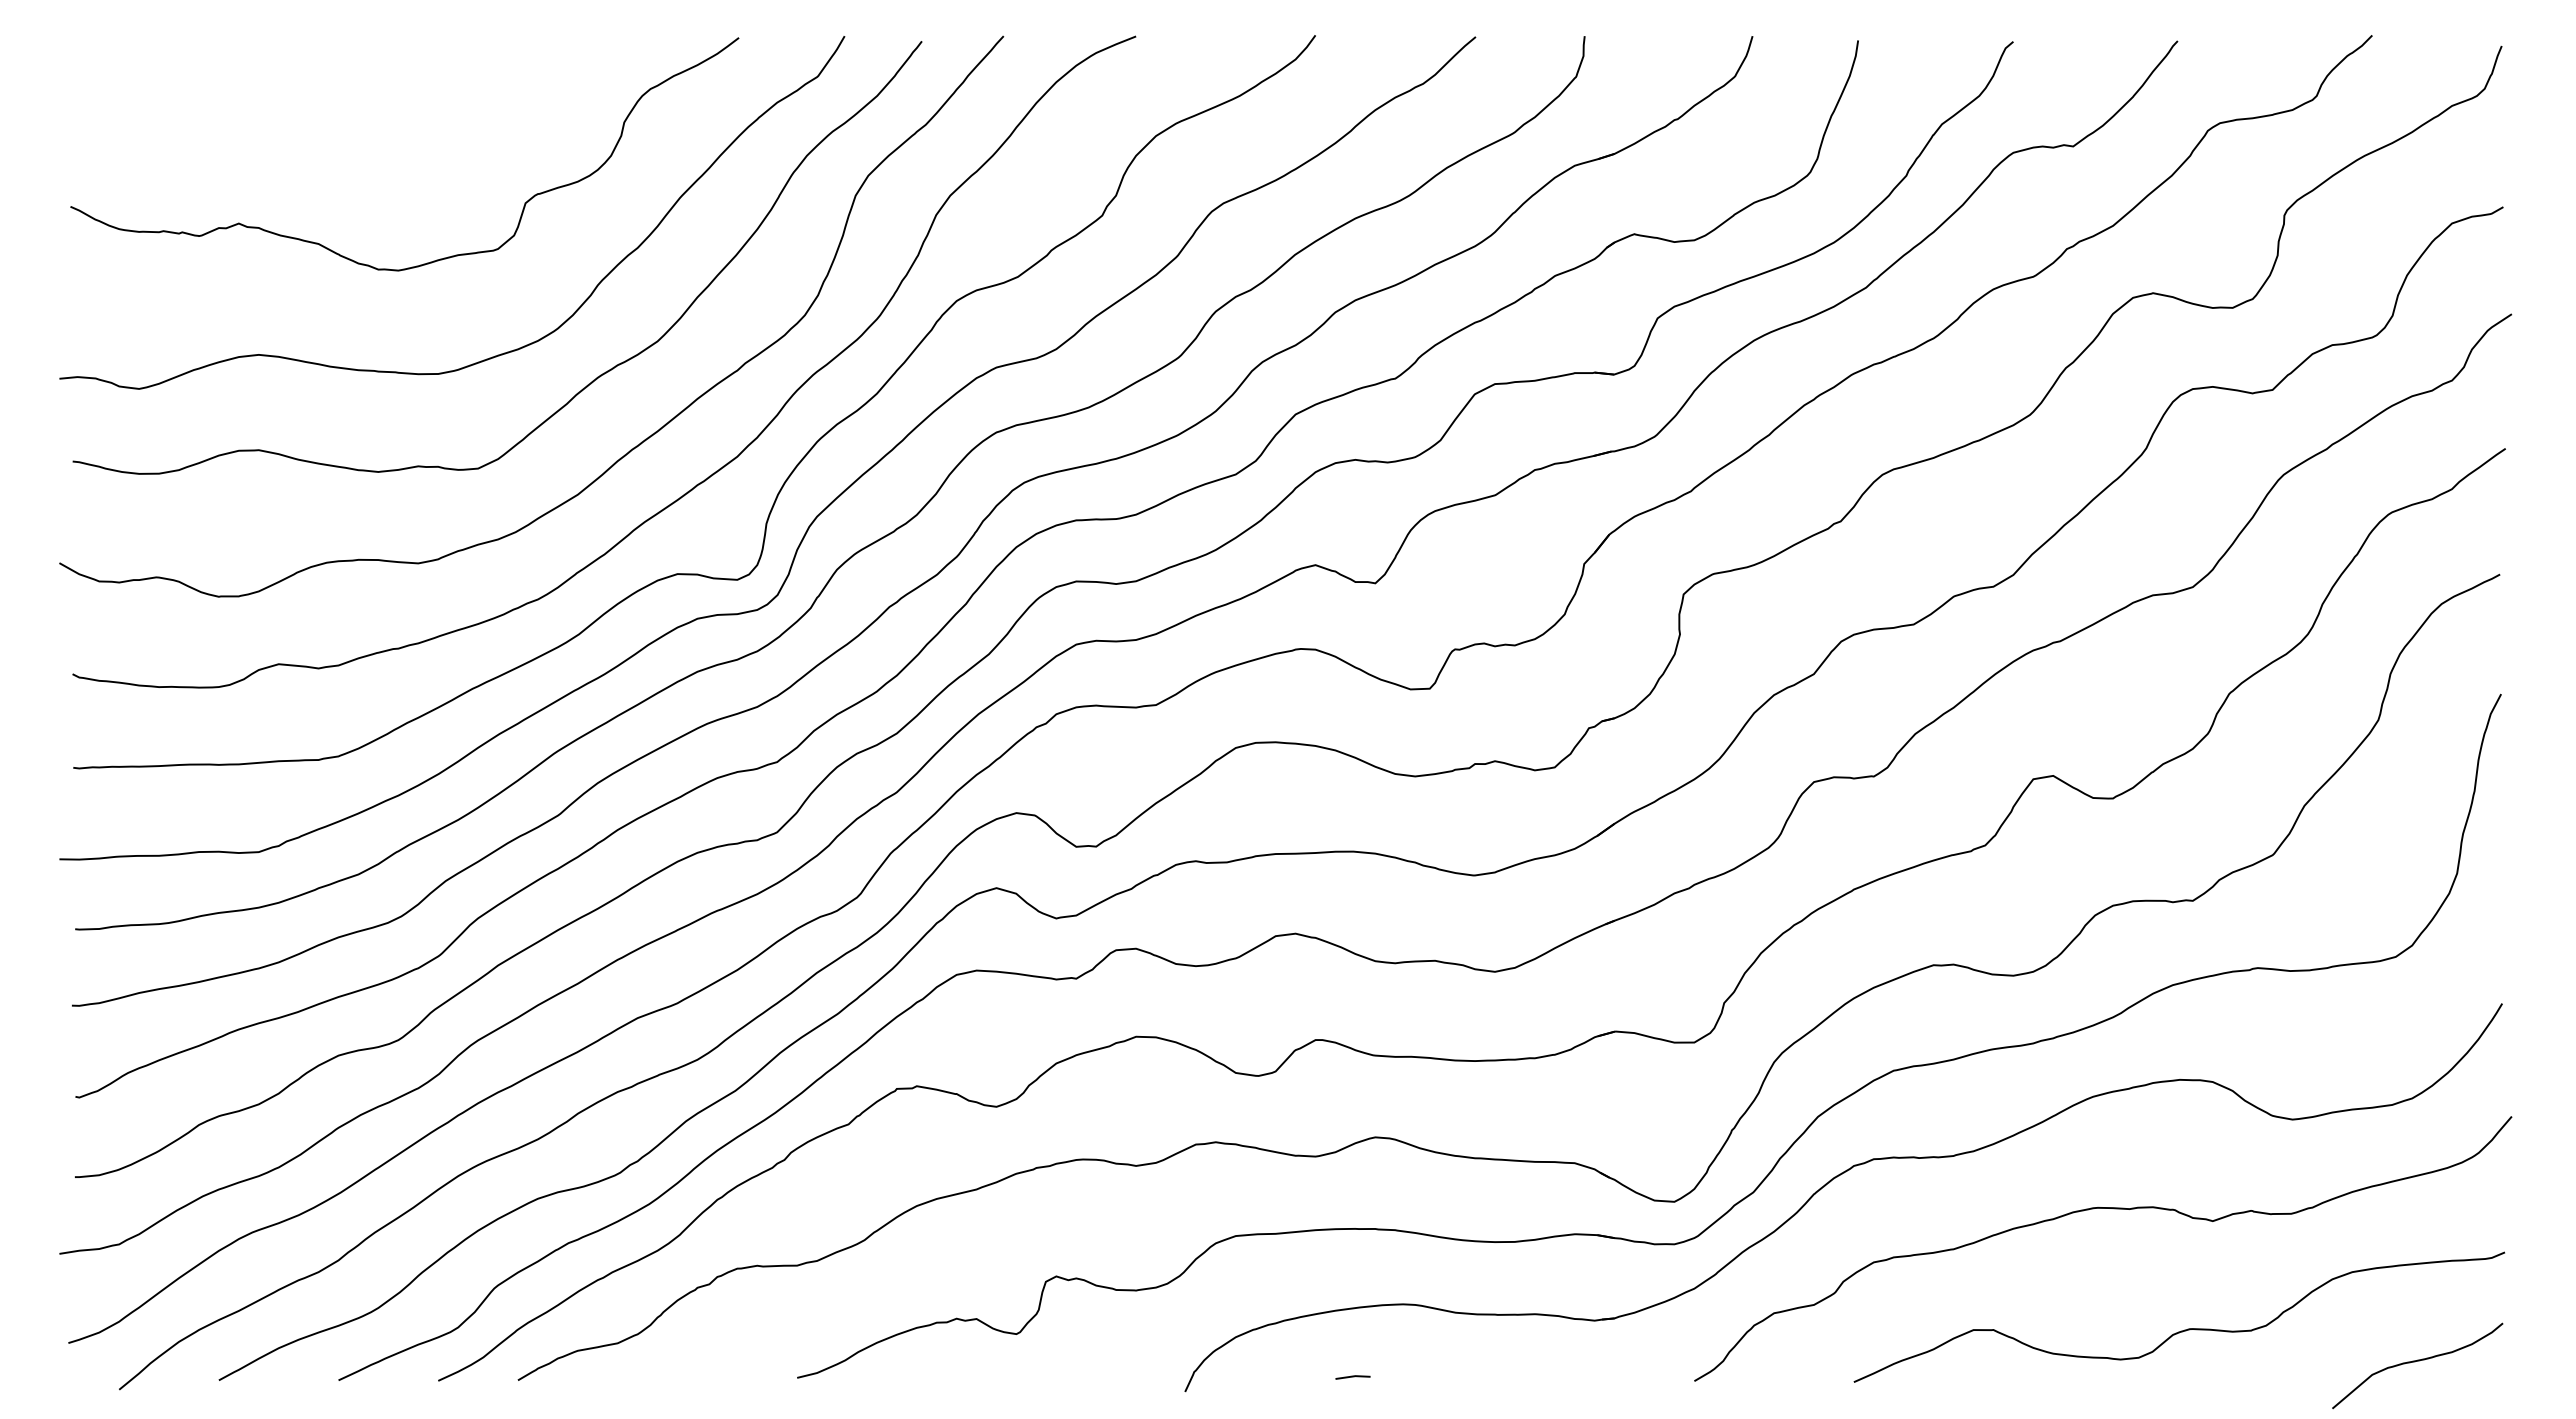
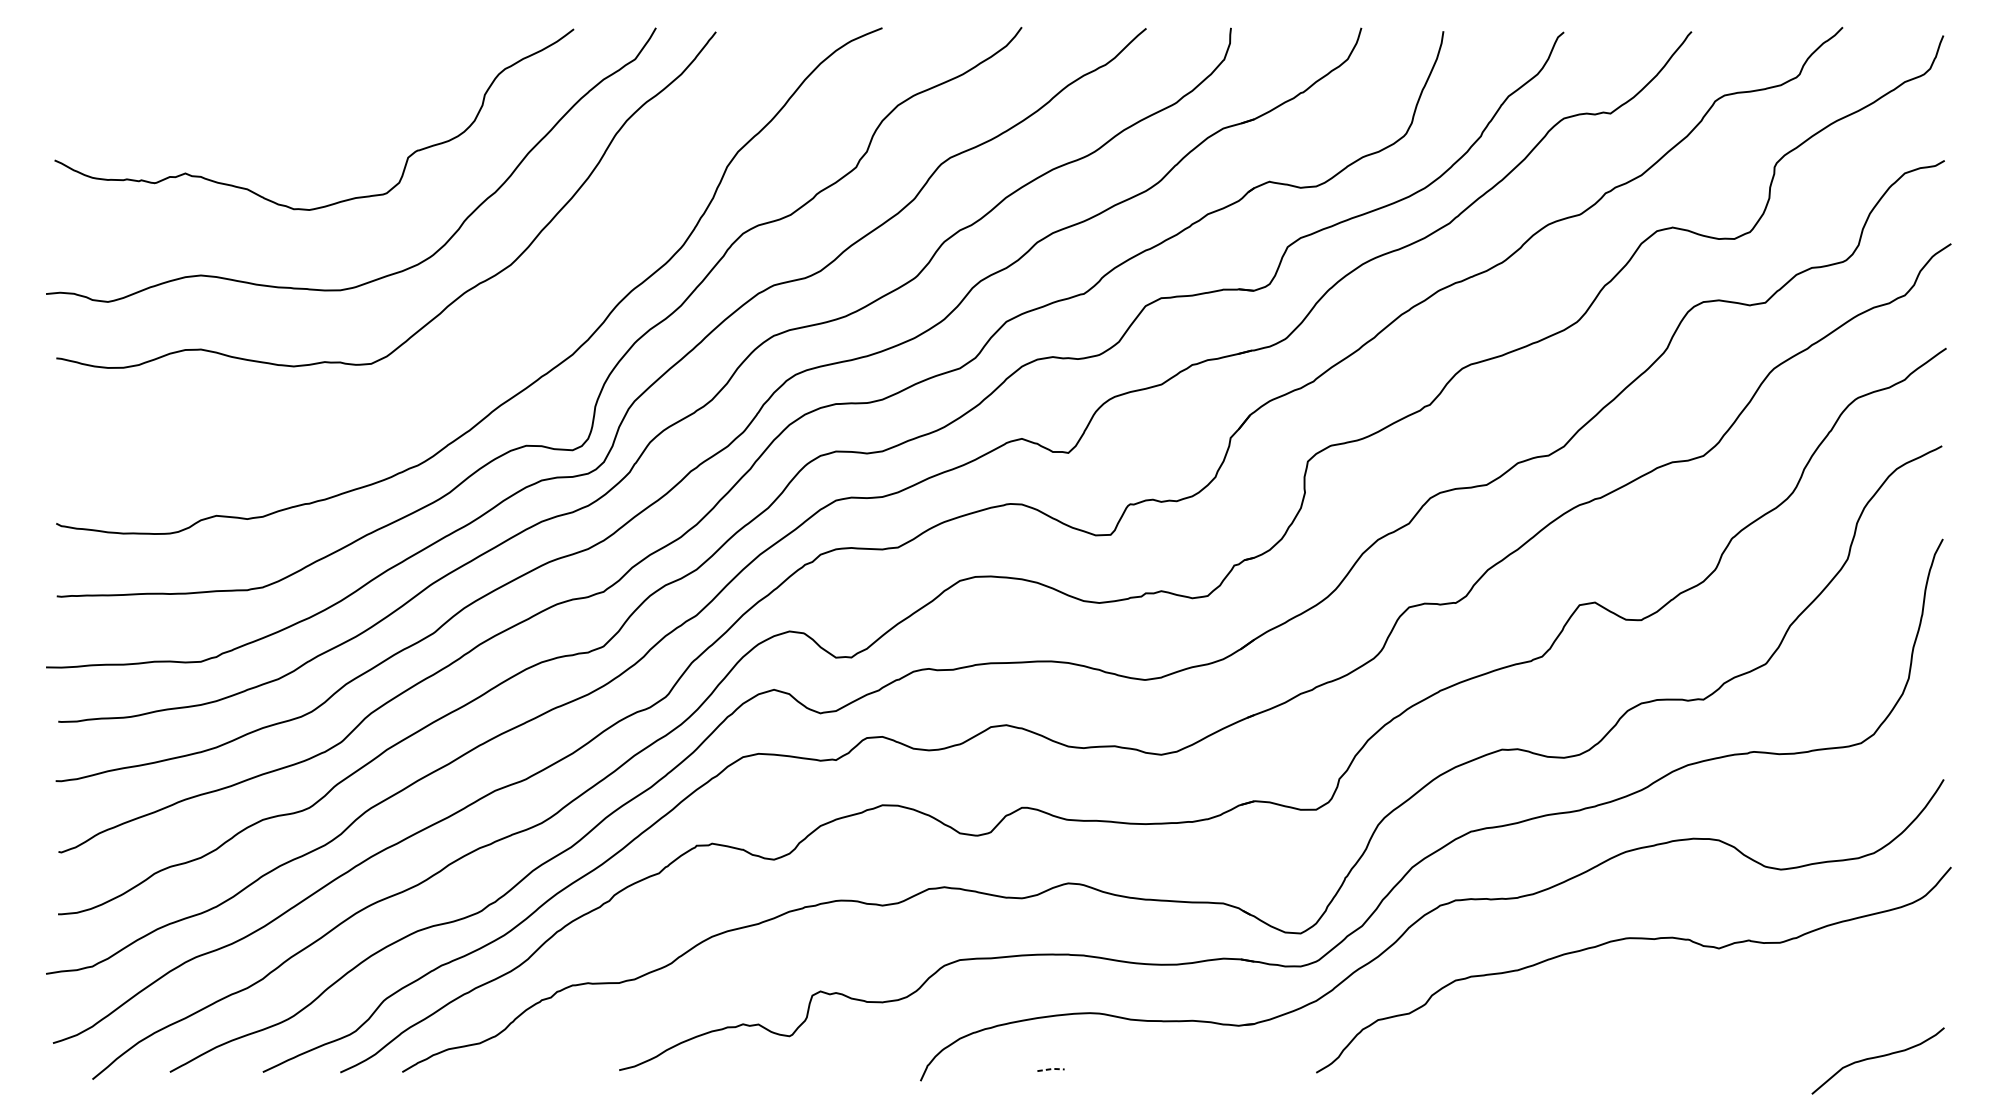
curve: (630, 449) -> (489, 349), removed
curve: (2184, 1329) -> (1696, 1032), removed
line: (1353, 1376) -> (1051, 1069), solid -> dashed

